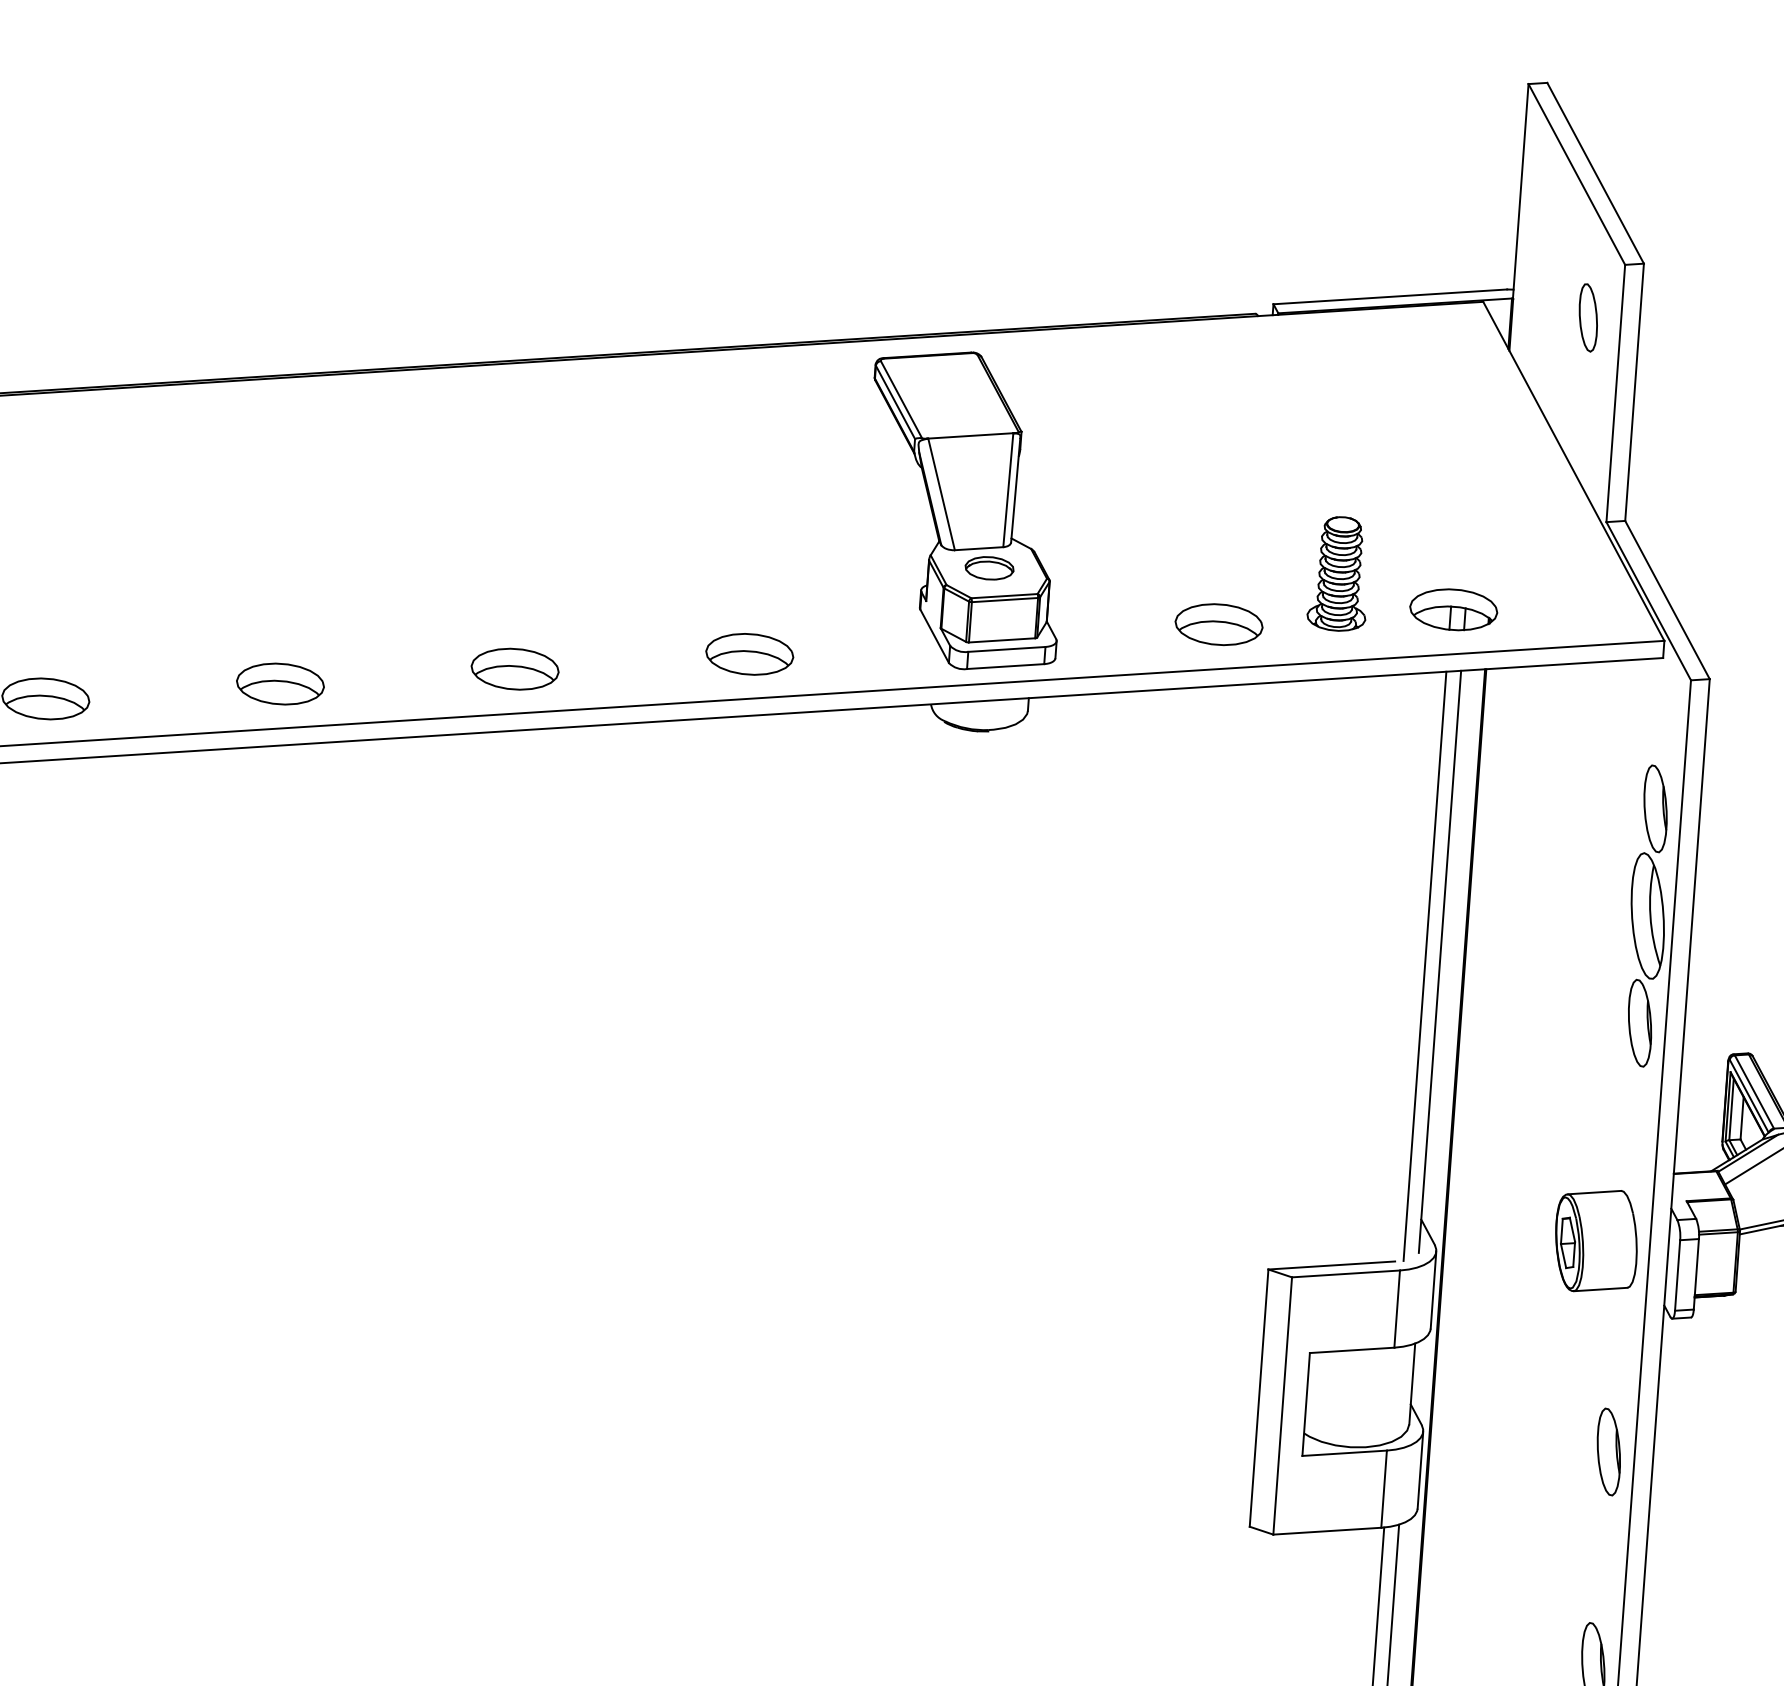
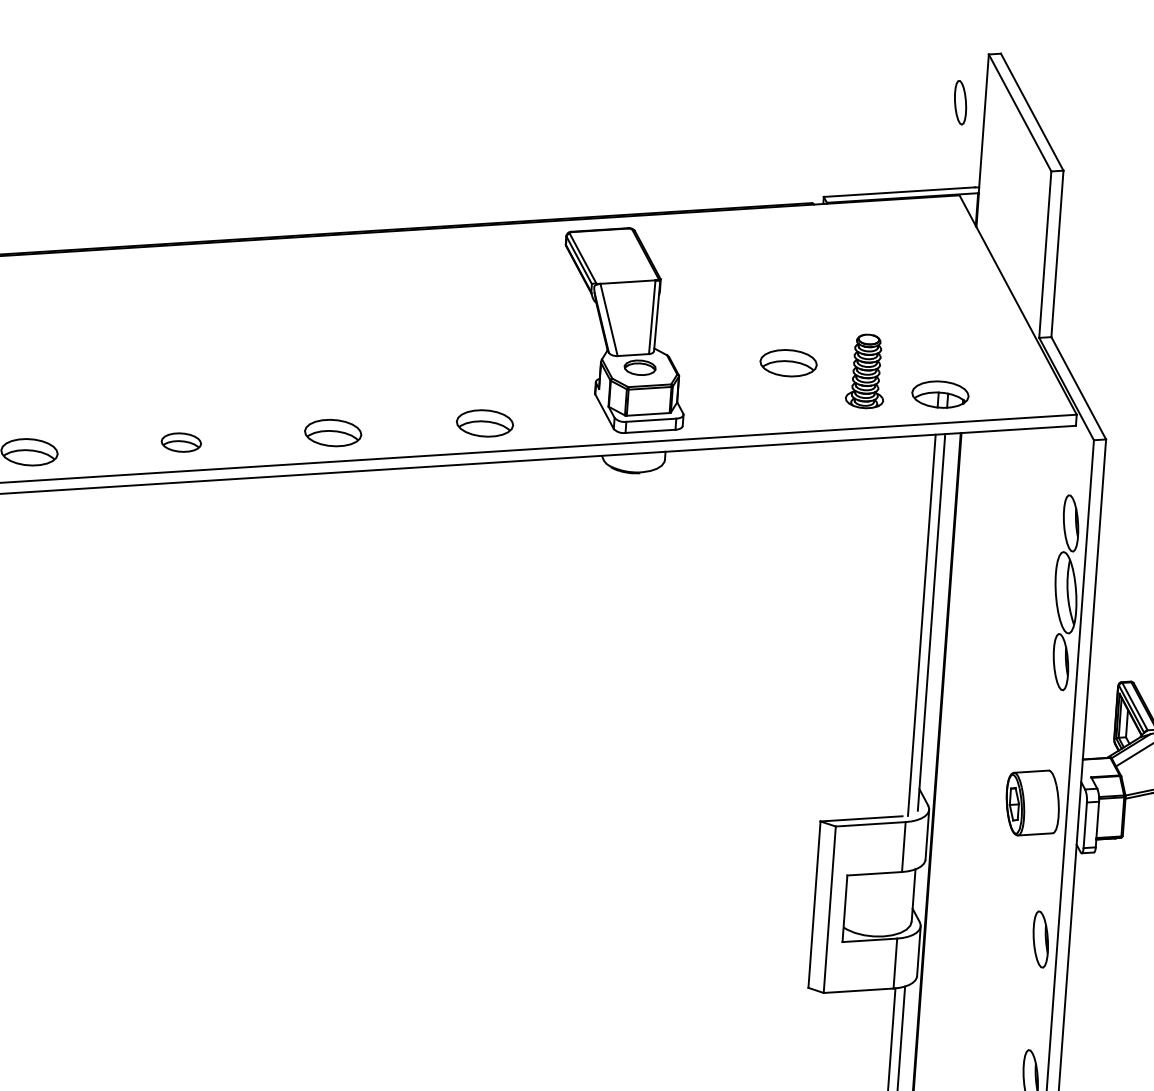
part: (1588, 317) -> (960, 102), moved
part: (1218, 625) -> (788, 363), moved
part: (280, 683) -> (181, 442), size x0.7

